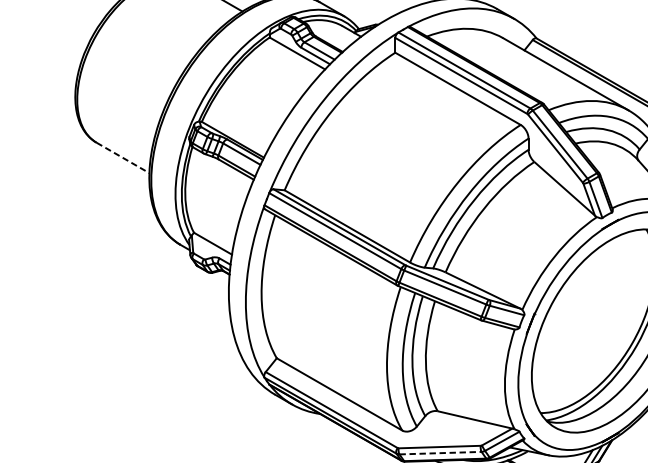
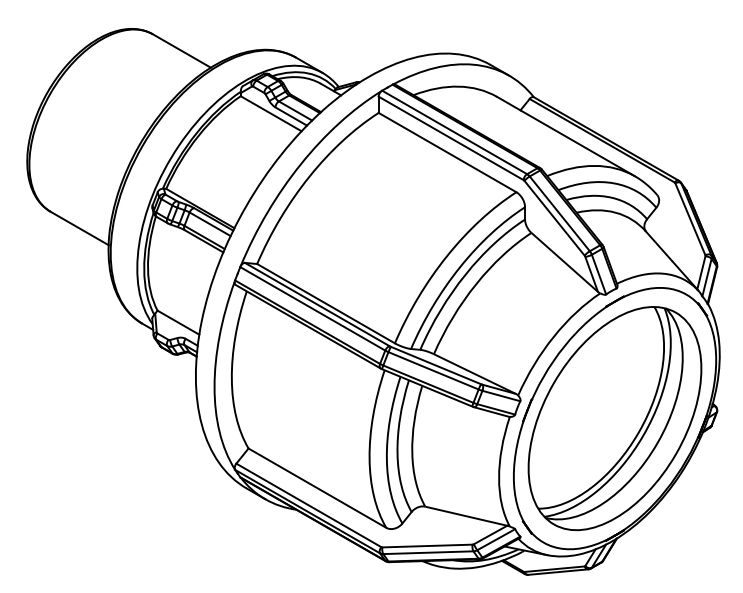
line: (123, 157) -> (80, 228), dashed -> solid
line: (440, 452) -> (428, 552), dashed -> solid

